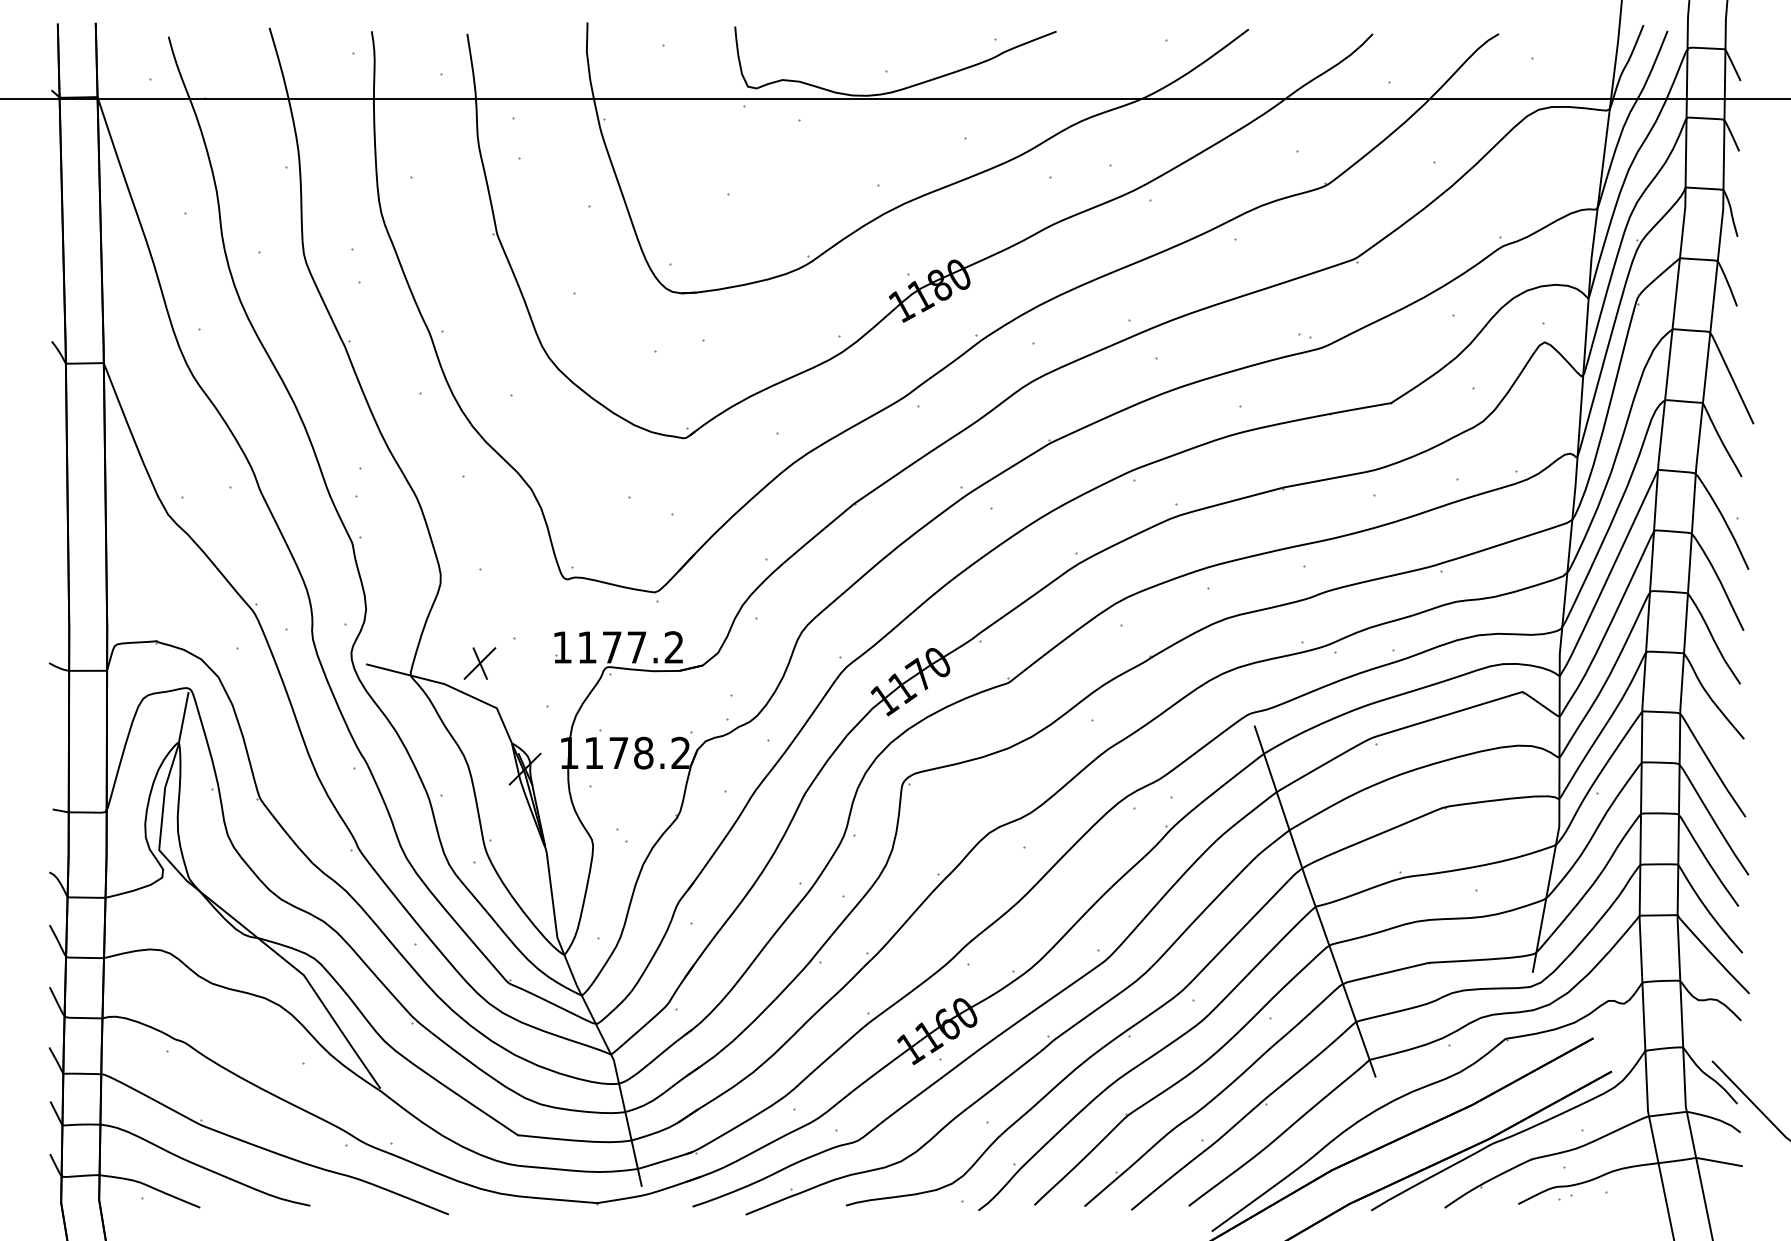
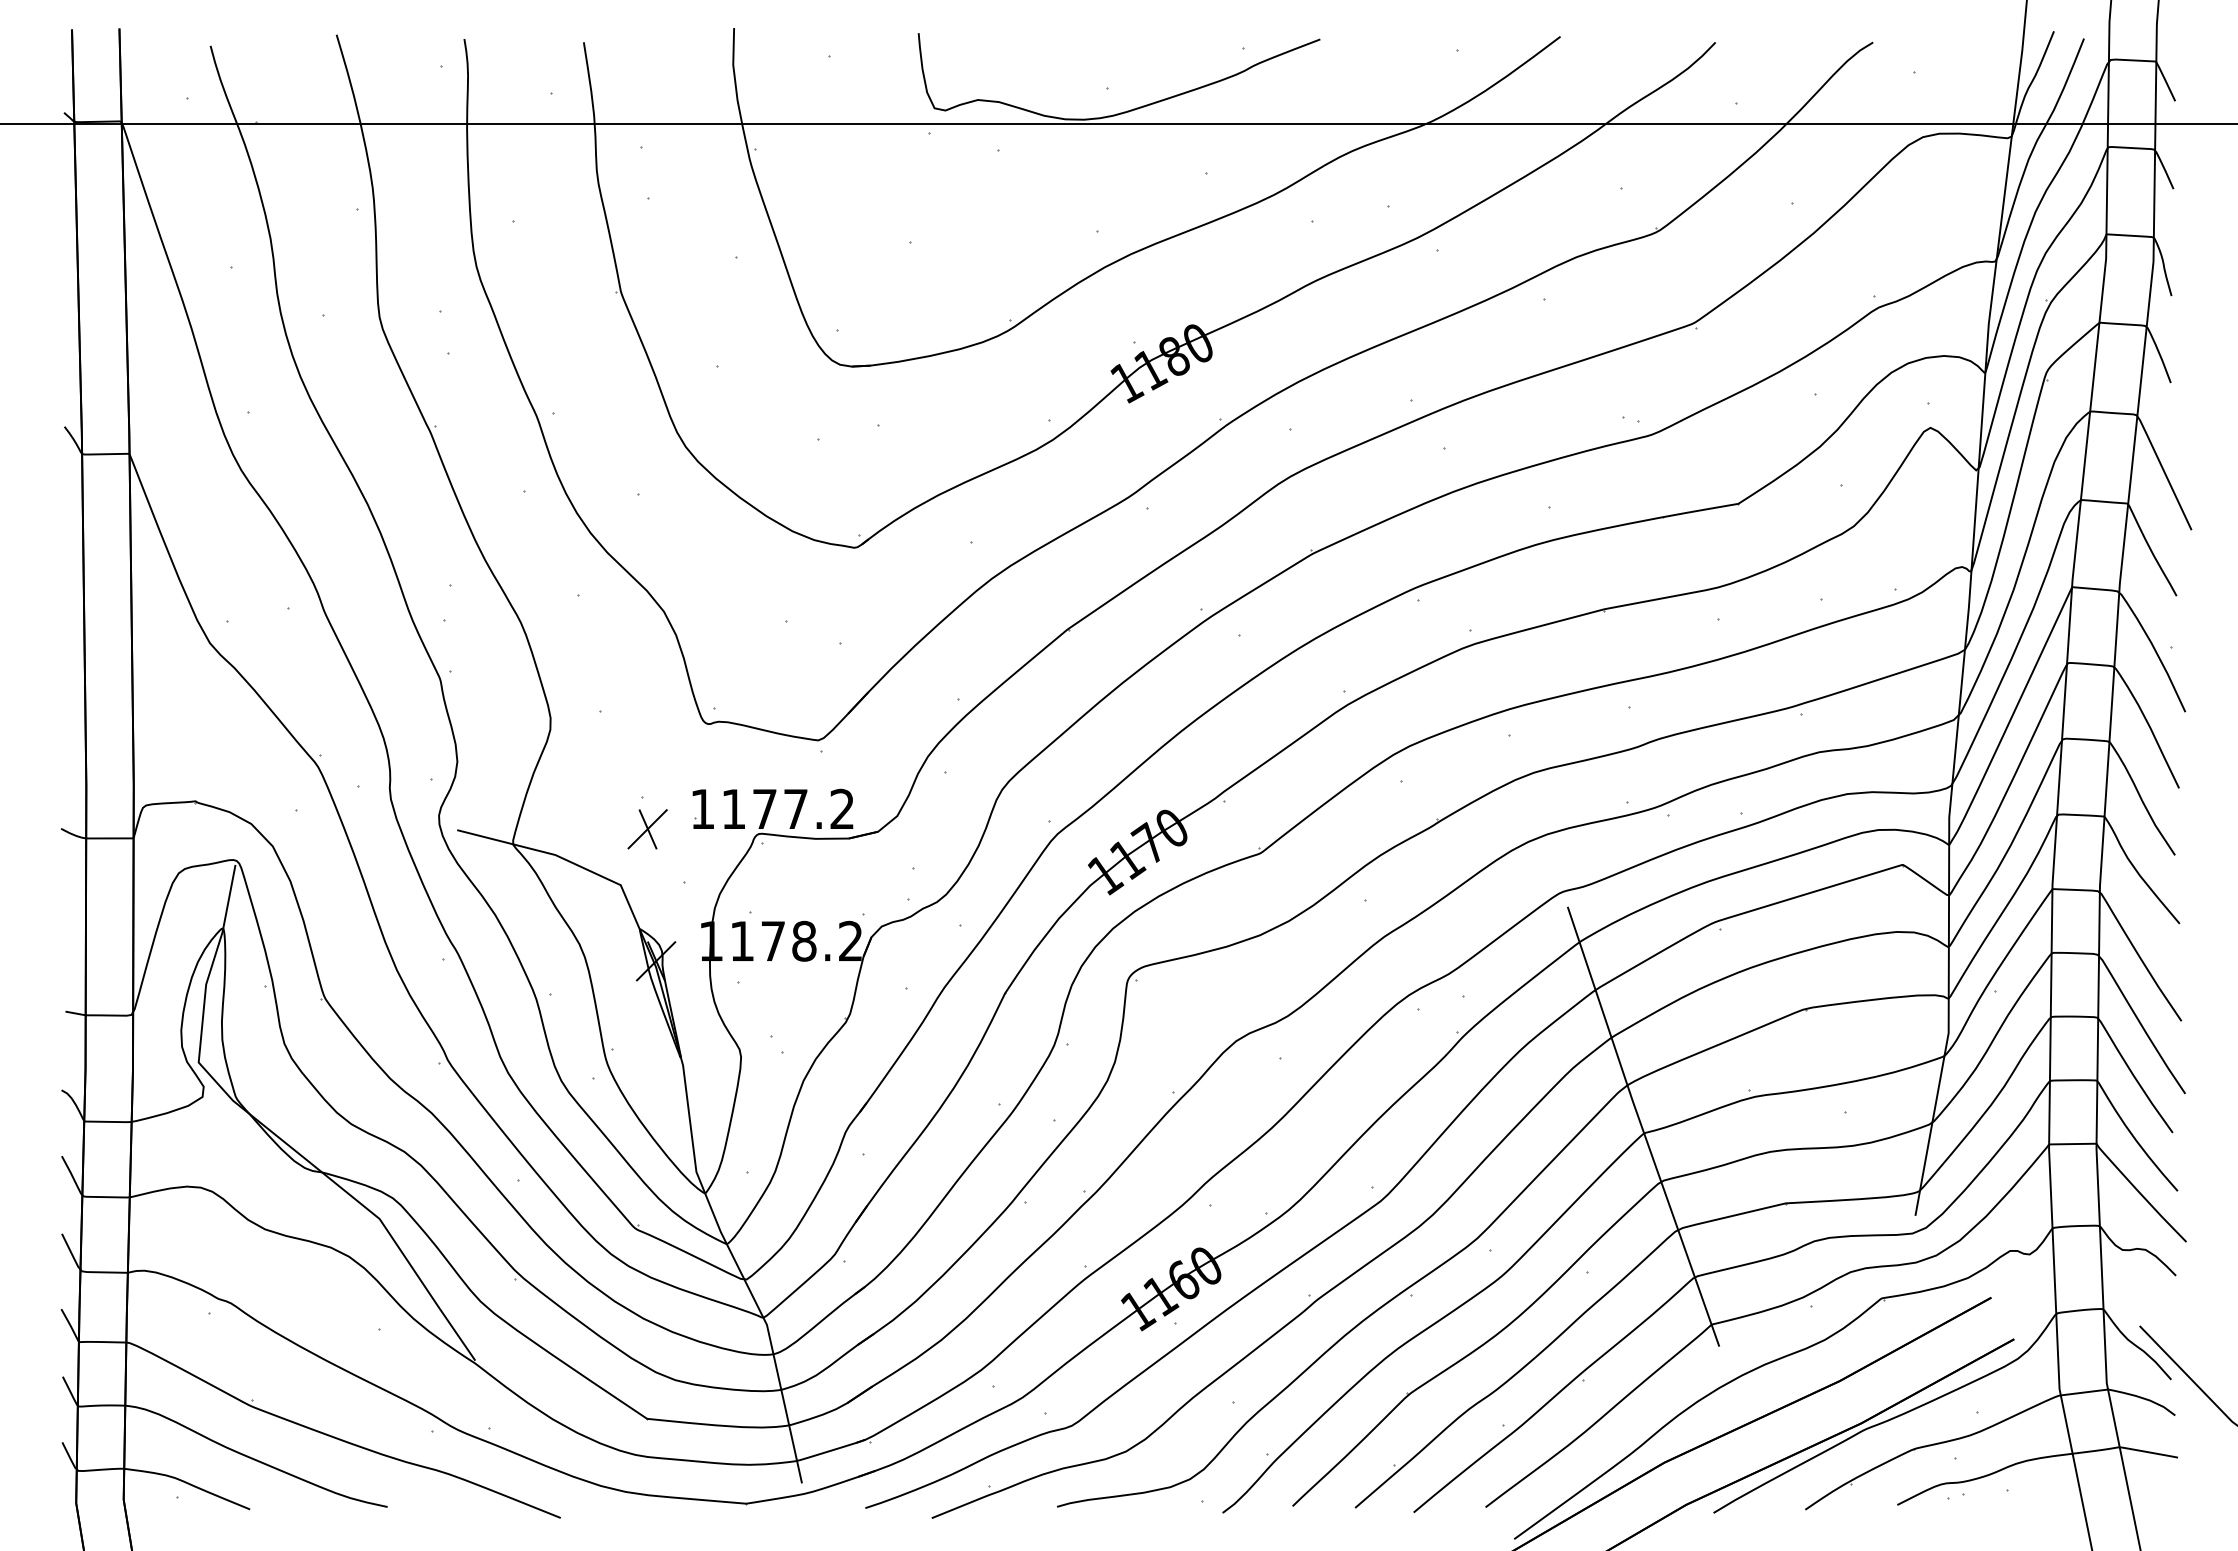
part: (479, 663) -> (647, 829), moved

